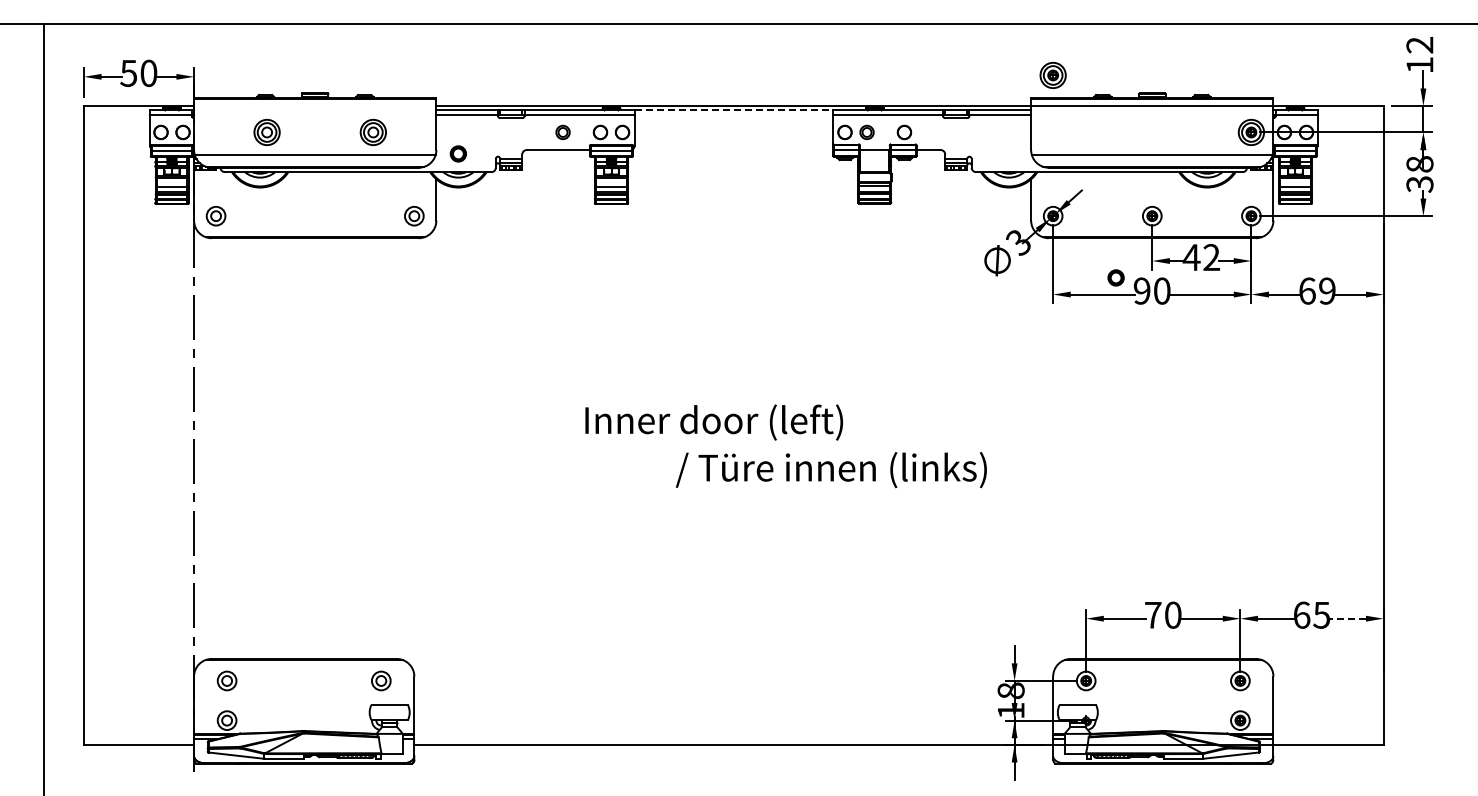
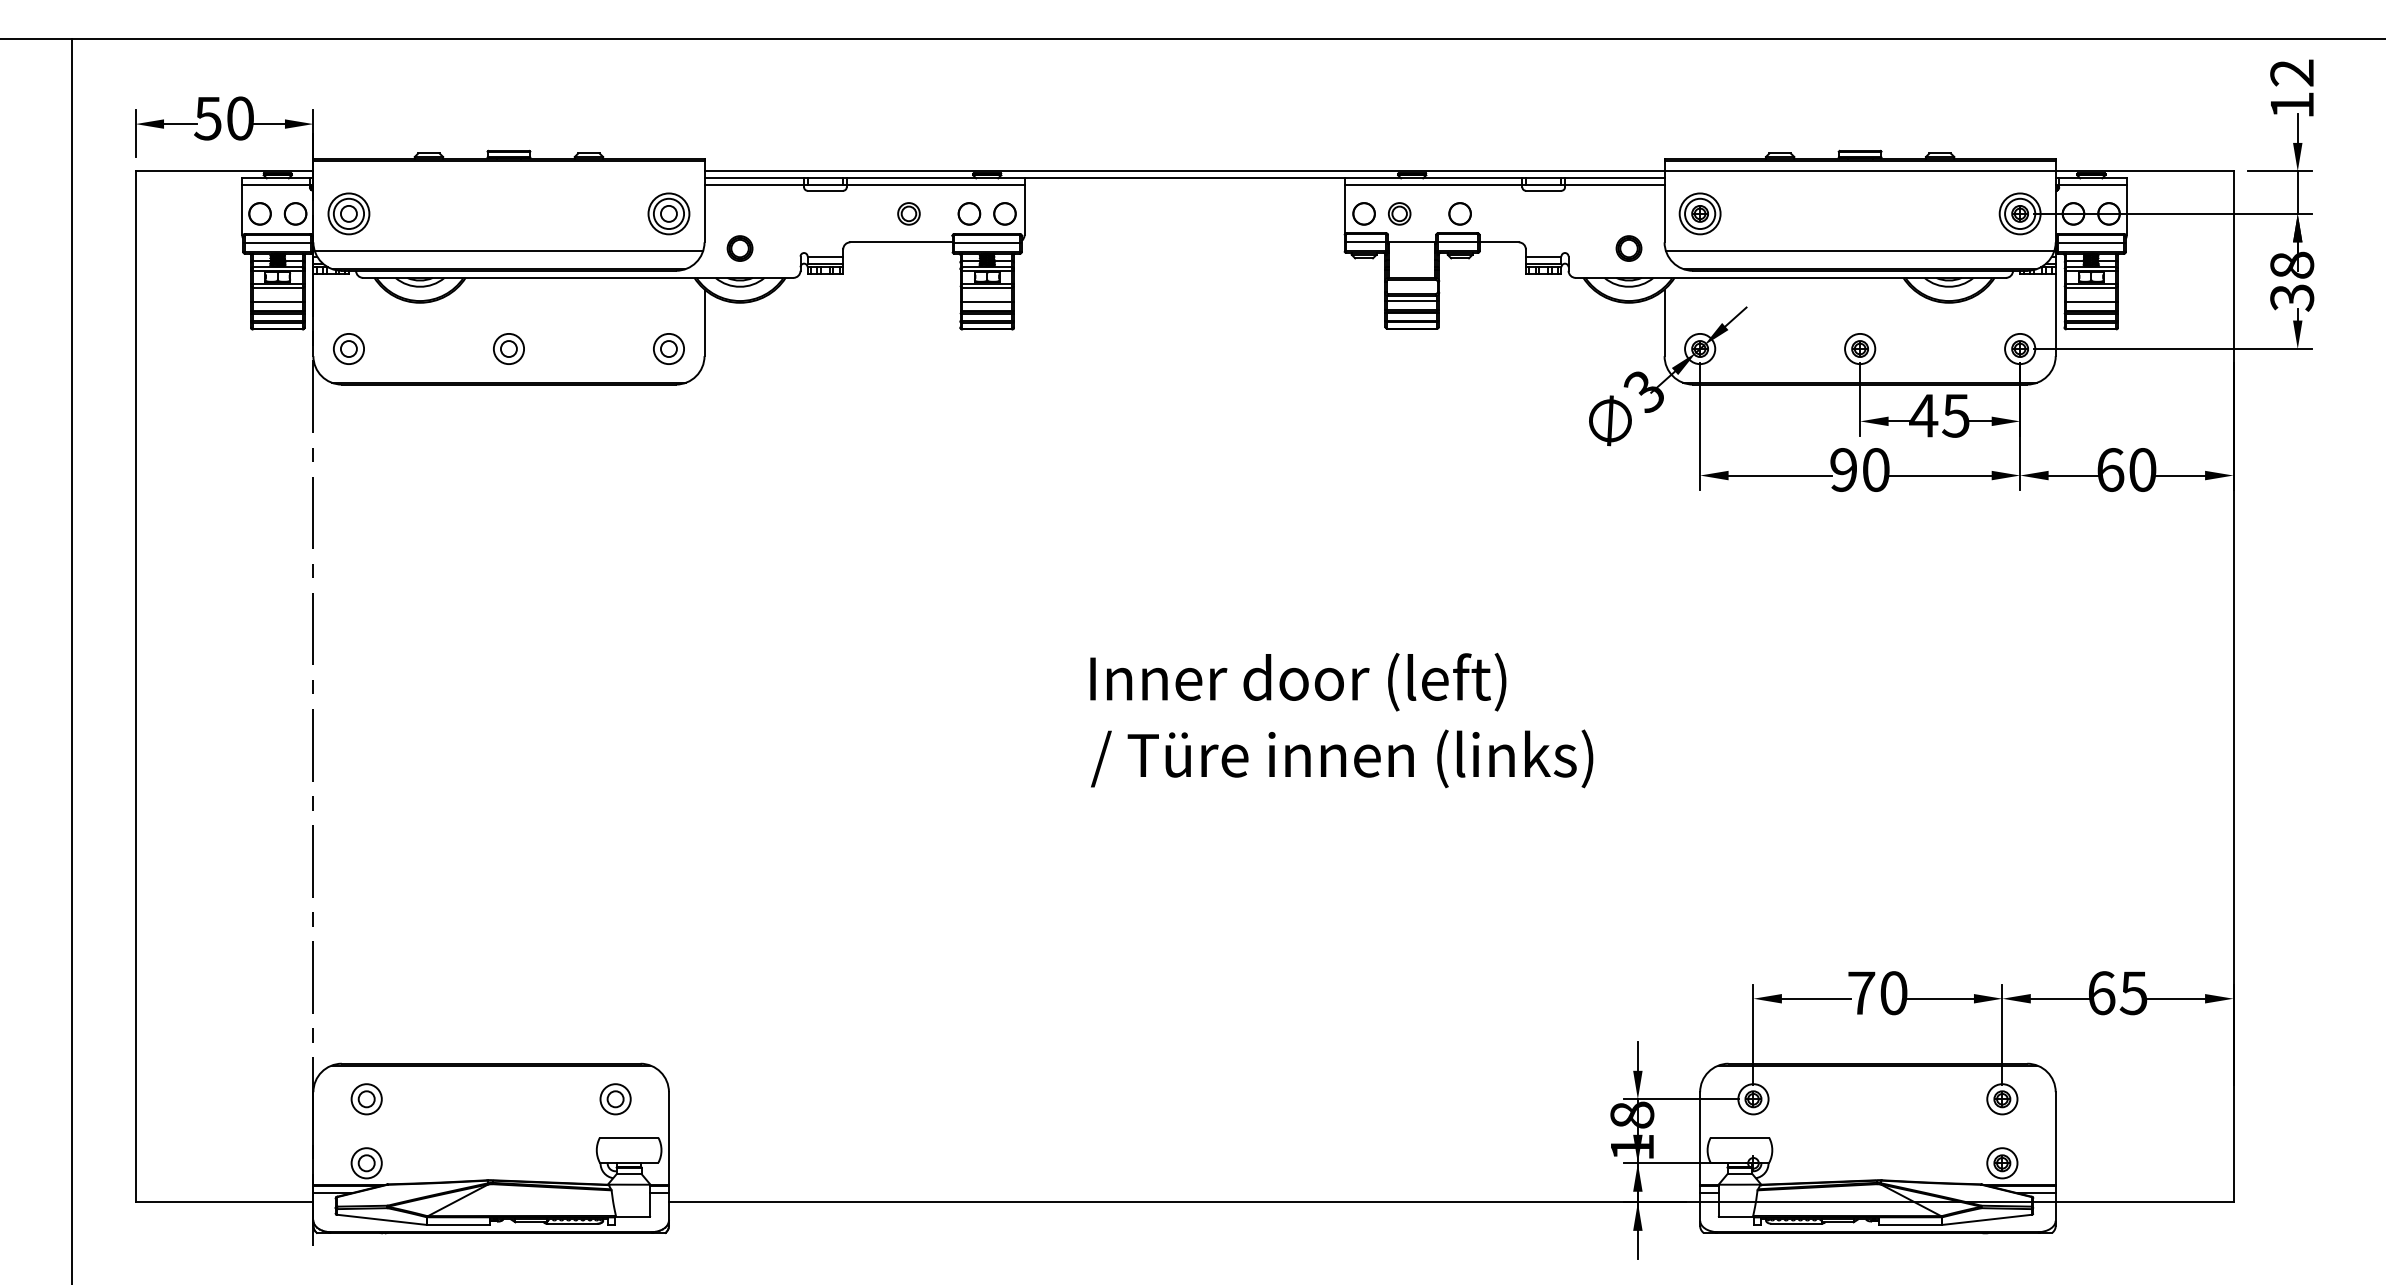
part: (1052, 74) -> (1699, 212), moved
line: (734, 110) -> (1185, 178), dashed -> solid
part: (266, 131) -> (347, 212), moved
part: (372, 131) -> (667, 212), moved
part: (315, 216) -> (509, 349), added
text: (1211, 257) -> (1955, 415), 42 -> 45
part: (1115, 277) -> (1628, 247), moved
text: (1327, 290) -> (2142, 468), 69 -> 60
text: (714, 422) -> (1298, 682), moved
line: (1346, 618) -> (2173, 998), dashed -> solid

